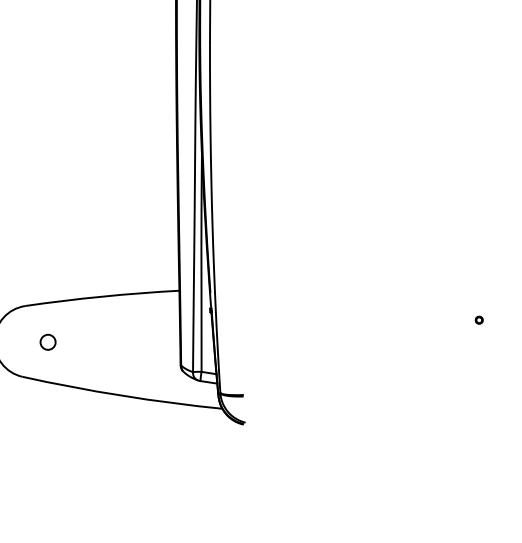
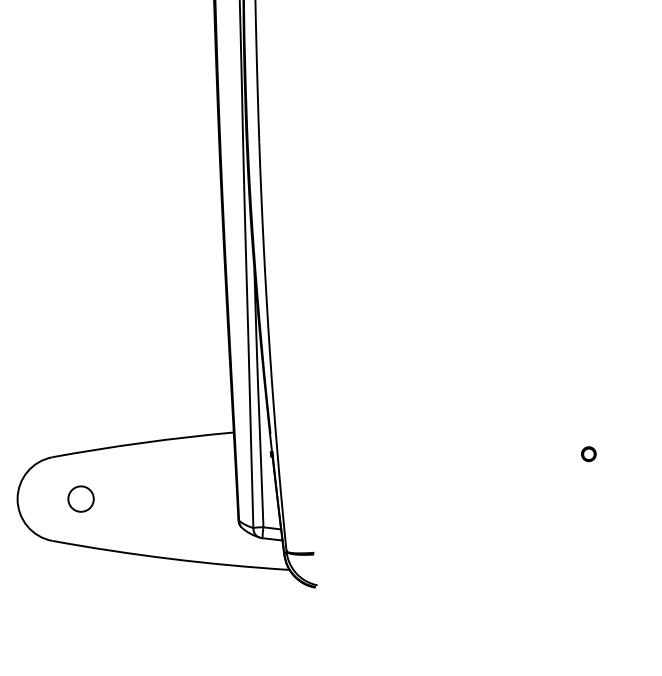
part: (478, 320) -> (588, 454), size x1.67
circle: (47, 341) -> (80, 498), size x1.43

